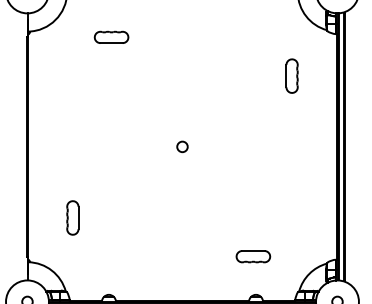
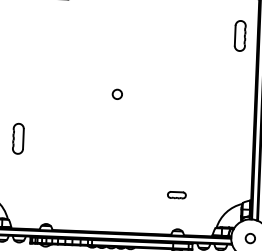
part: (291, 75) -> (239, 35), moved
part: (72, 217) -> (18, 138), moved
part: (253, 256) -> (176, 194), size x0.6

